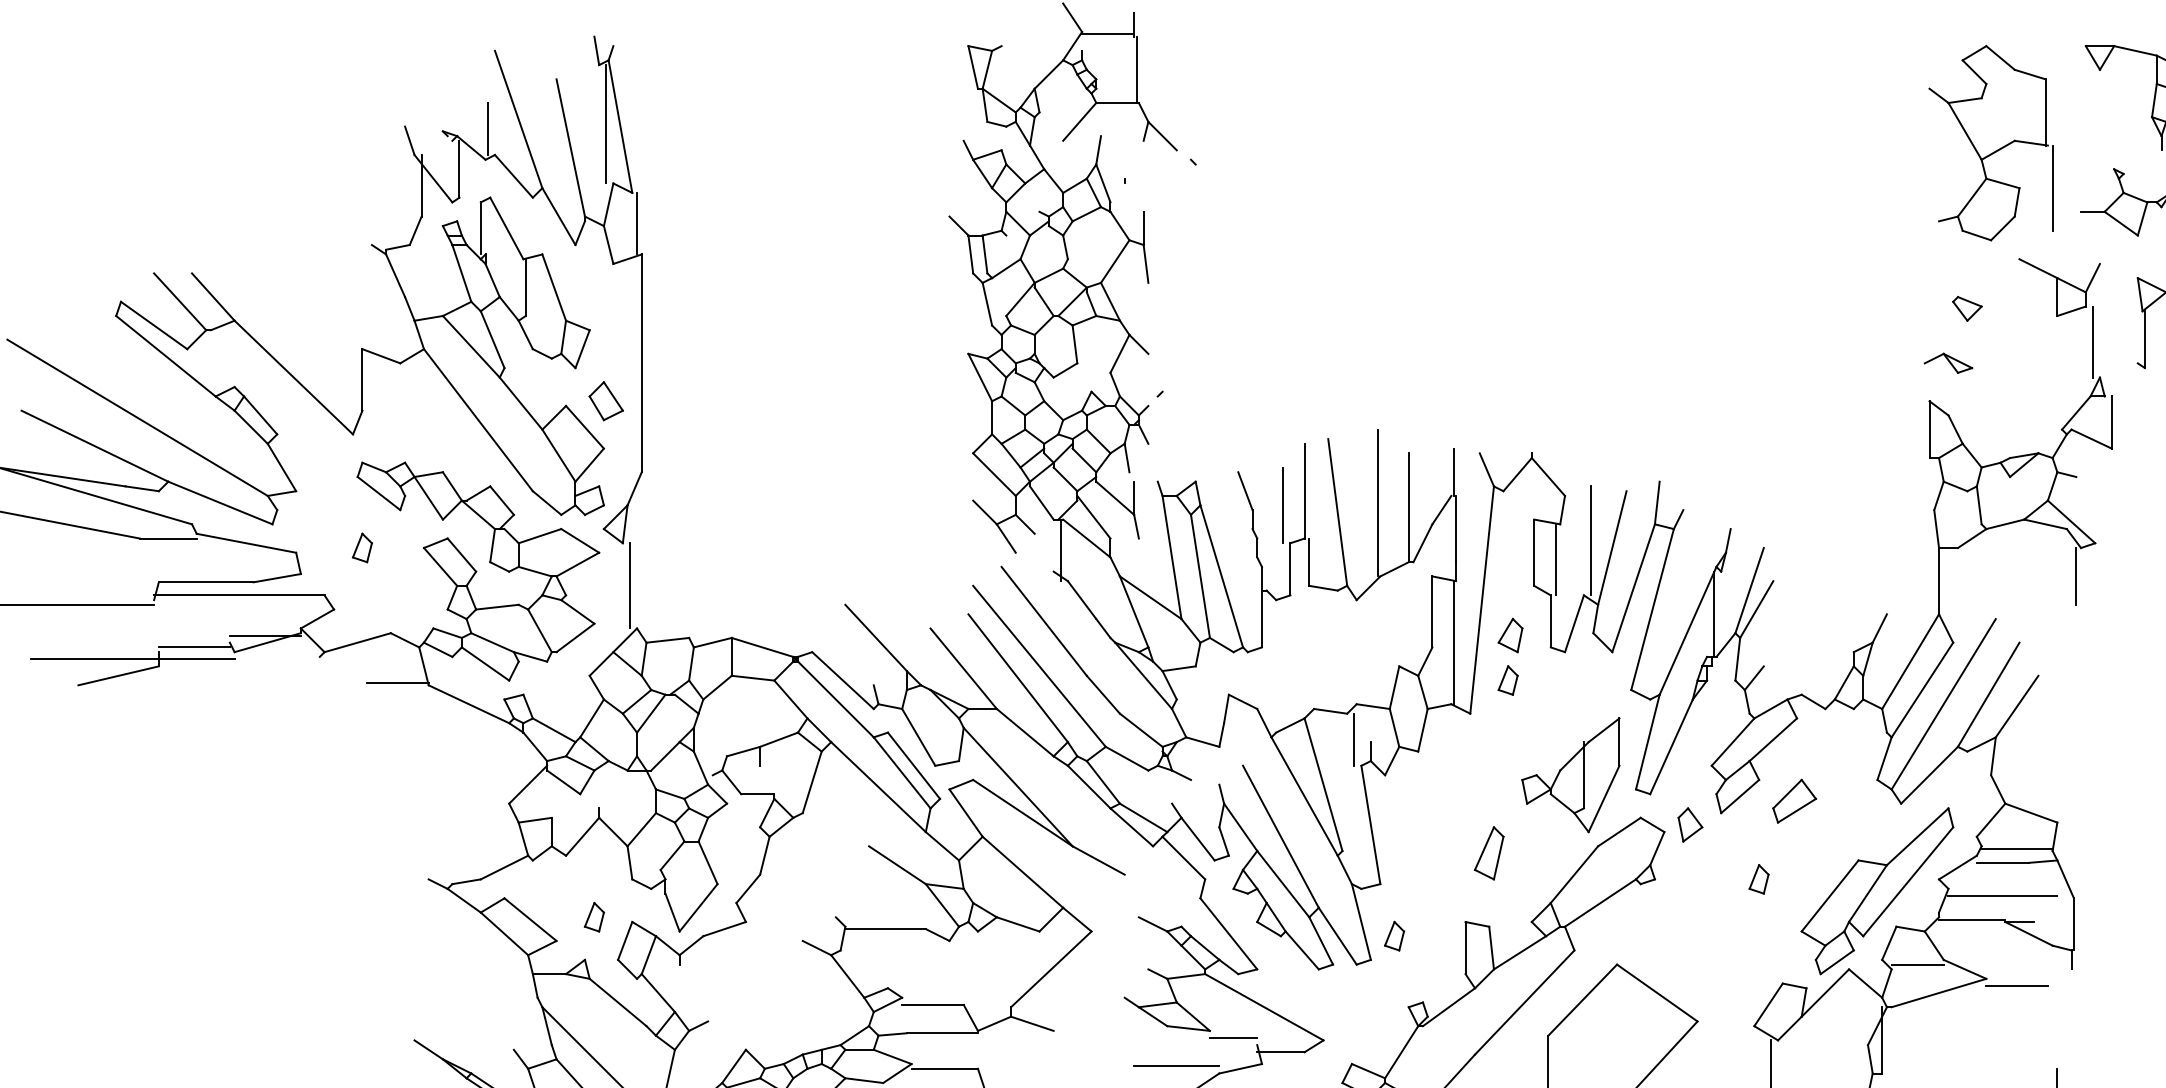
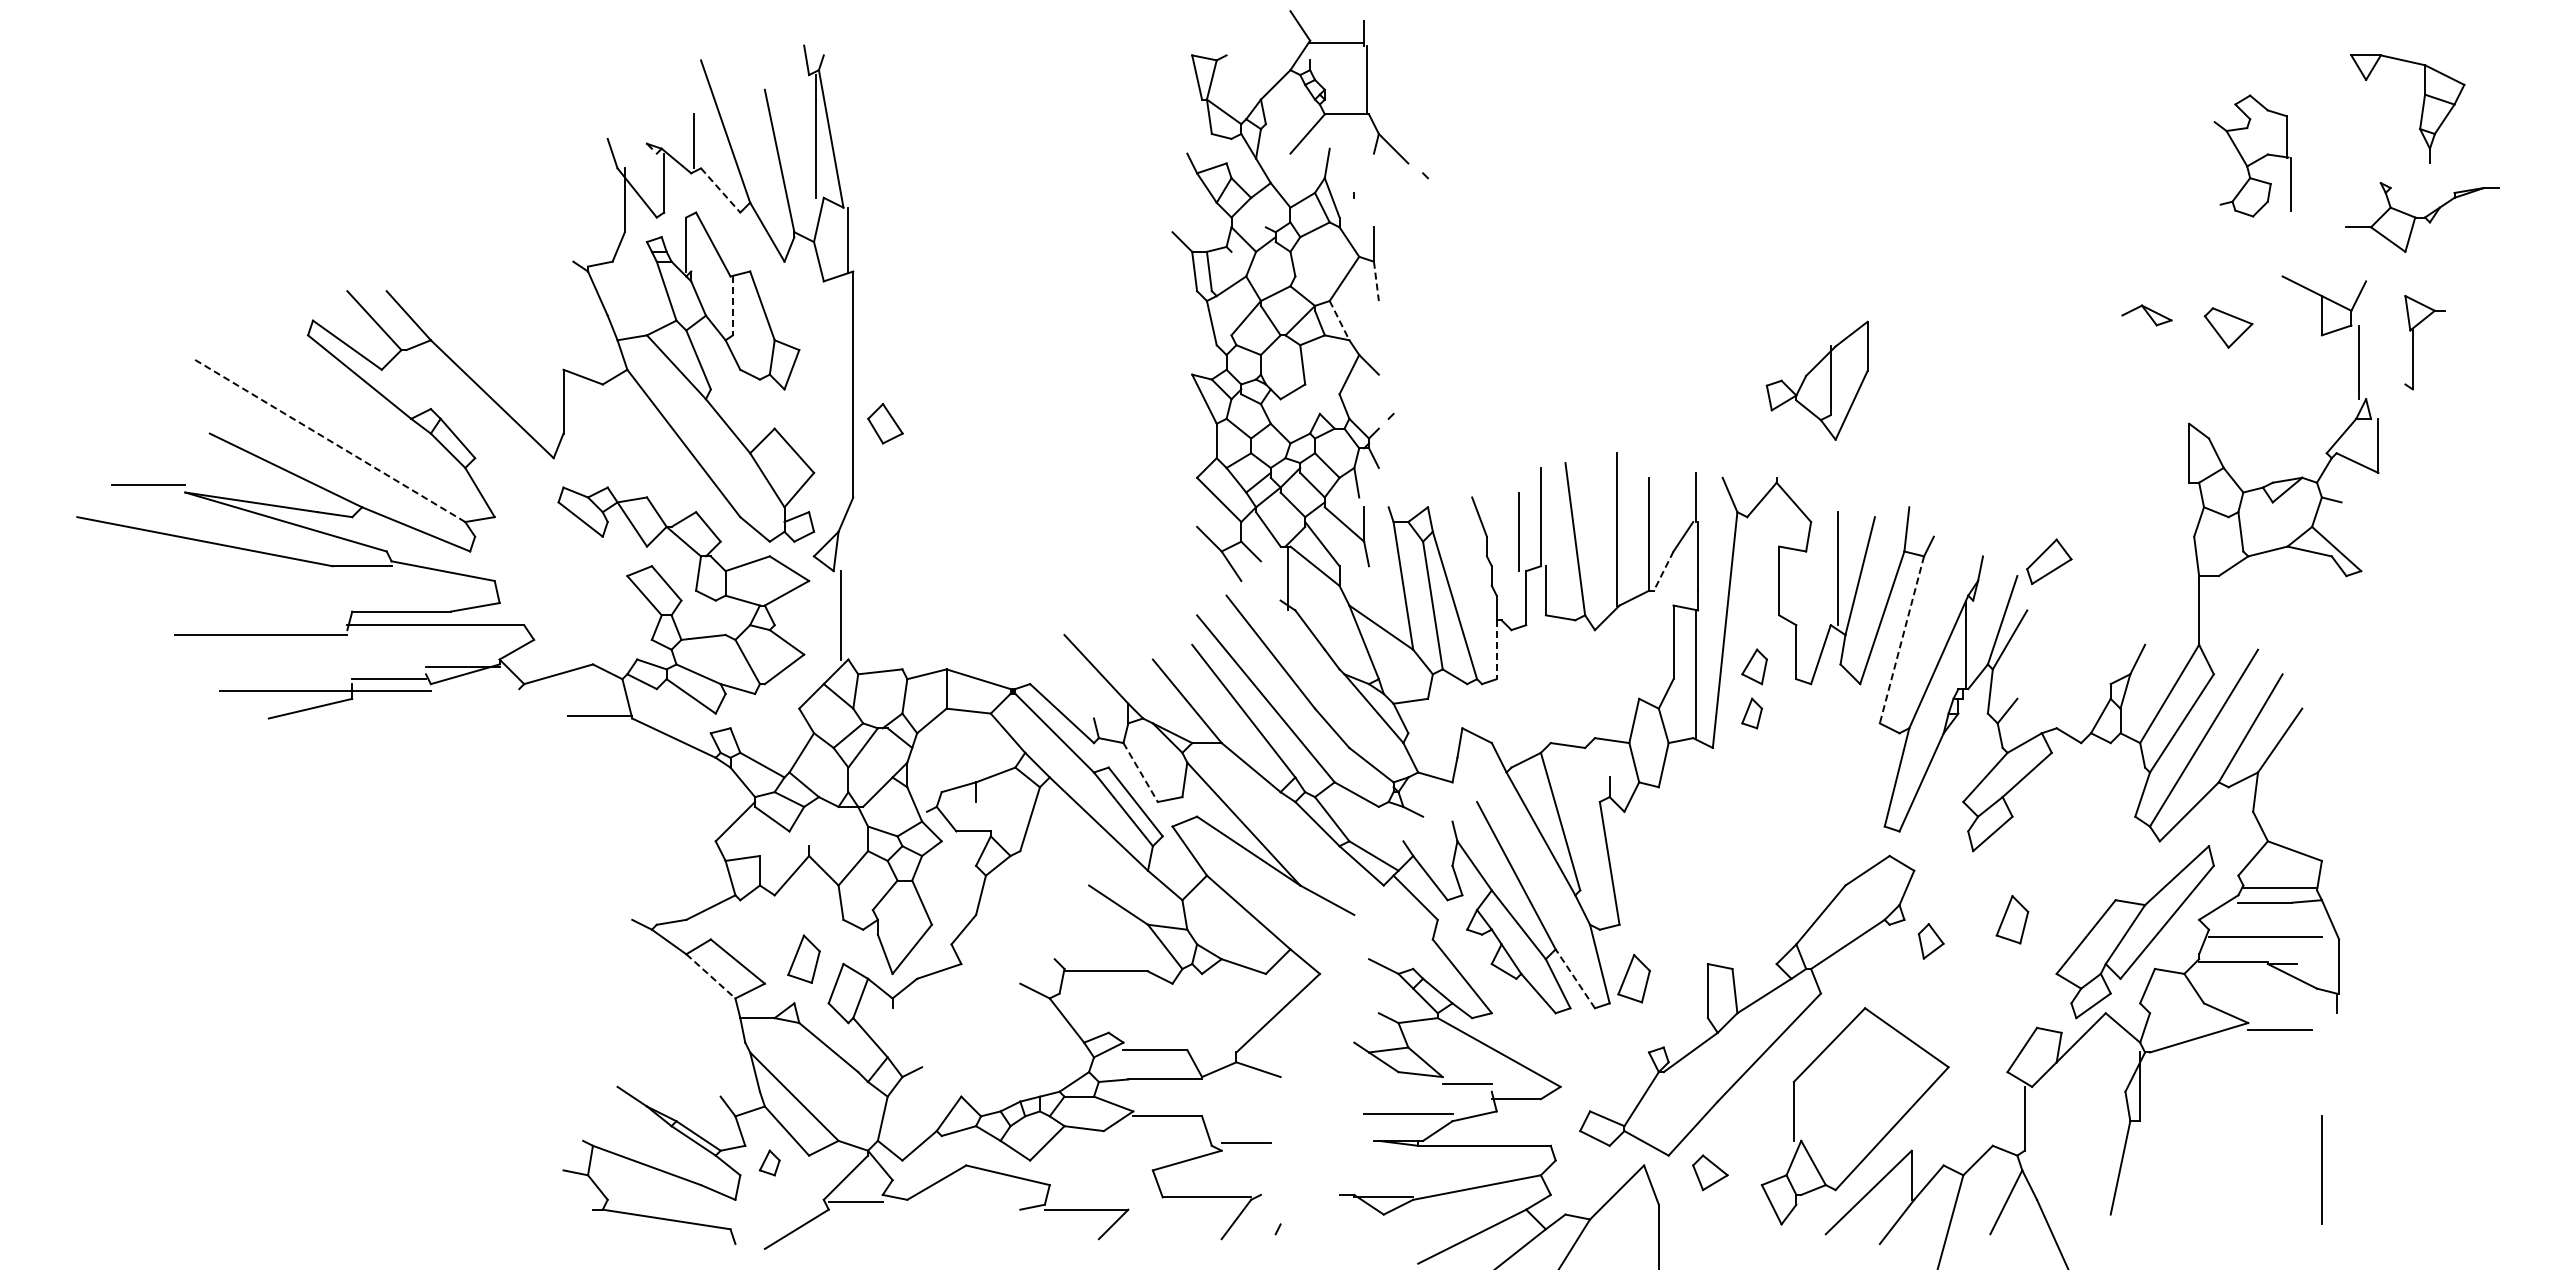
part: (1990, 142) -> (2252, 155), size x0.6
line: (513, 176) -> (720, 190), solid -> dashed
line: (1146, 264) -> (1376, 281), solid -> dashed
line: (525, 288) -> (732, 306), solid -> dashed
line: (1110, 301) -> (1339, 320), solid -> dashed
part: (1967, 308) -> (2228, 327), size x1.6
part: (1948, 363) -> (2146, 315), moved
part: (606, 400) -> (885, 423), moved
line: (137, 417) -> (330, 440), solid -> dashed
line: (1422, 543) -> (1663, 571), solid -> dashed
part: (362, 547) -> (563, 575), removed
line: (1555, 560) -> (1801, 588), removed
line: (2076, 576) -> (2341, 605), removed
line: (1652, 610) -> (1901, 640), solid -> dashed
line: (1261, 619) -> (1496, 650), solid -> dashed
line: (918, 737) -> (1140, 772), solid -> dashed
line: (1354, 739) -> (1592, 774), removed
part: (1570, 774) -> (1816, 380), moved
part: (1794, 800) -> (2049, 561), moved
part: (1689, 825) -> (1930, 941), moved
part: (1489, 853) -> (1732, 892), removed
part: (1759, 879) -> (2012, 919), size x1.6
part: (594, 916) -> (804, 958), size x1.6
line: (505, 933) -> (711, 976), solid -> dashed
line: (1337, 935) -> (1575, 978), solid -> dashed
part: (1394, 935) -> (1634, 978), size x1.6
line: (1917, 964) -> (2176, 1008), removed

